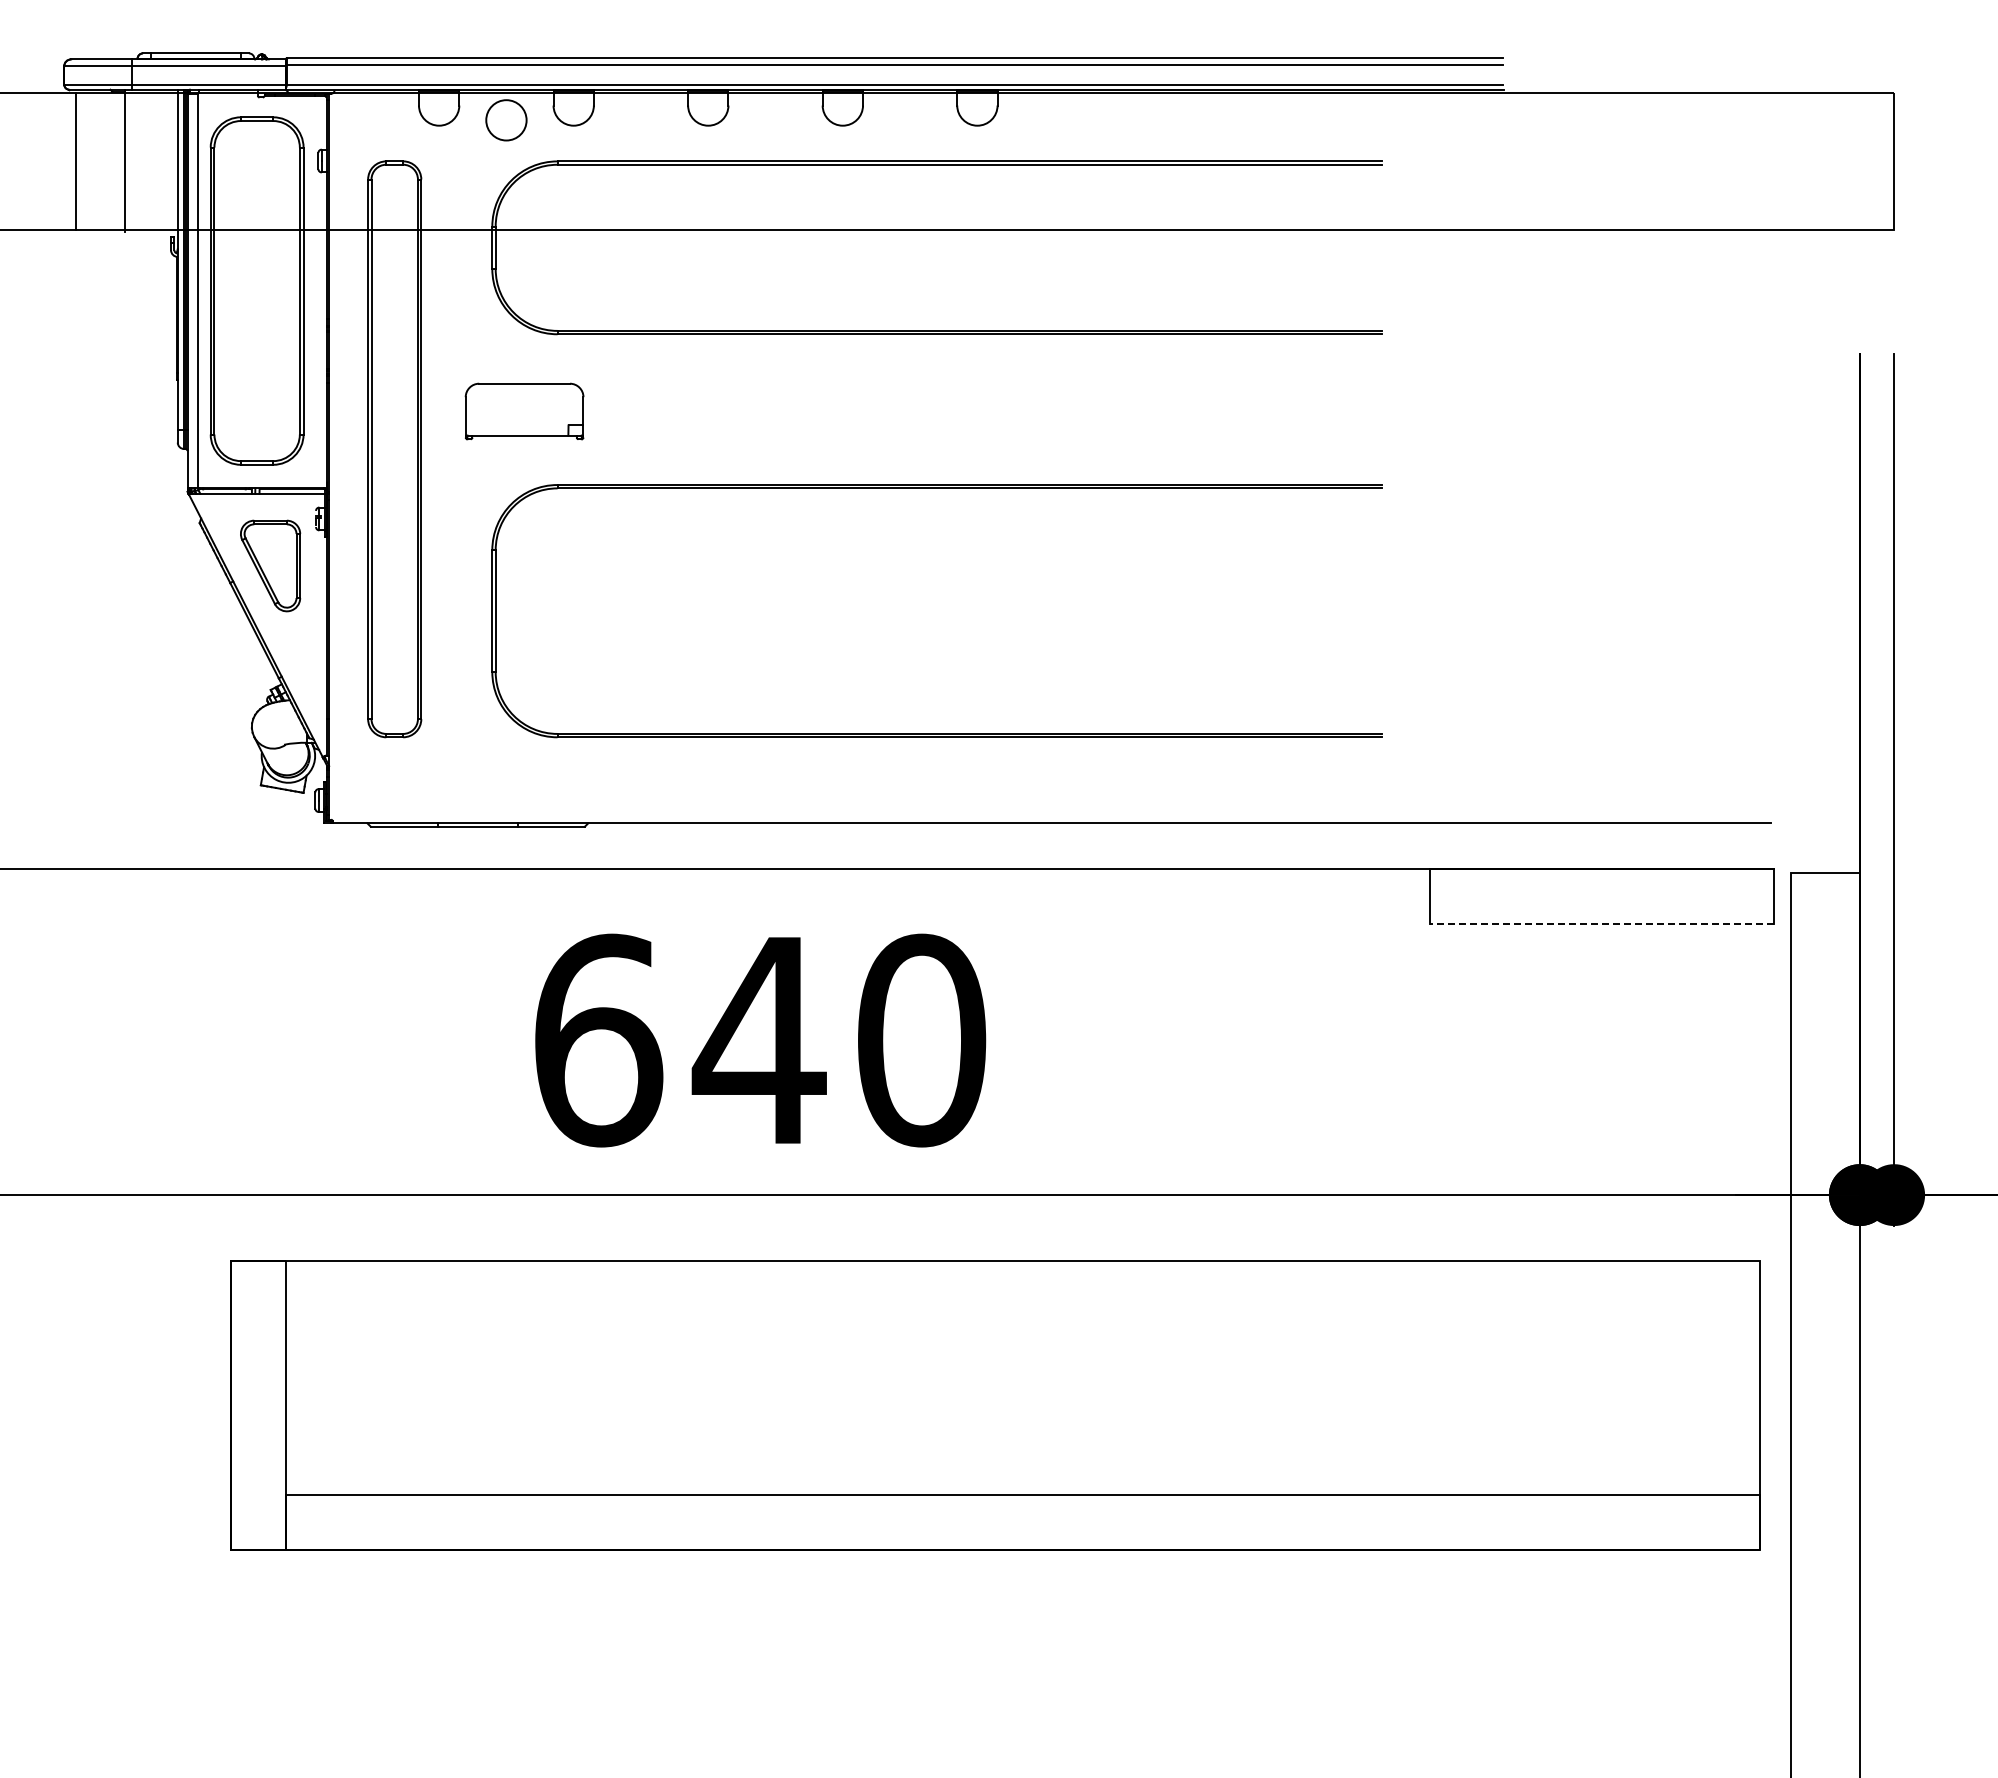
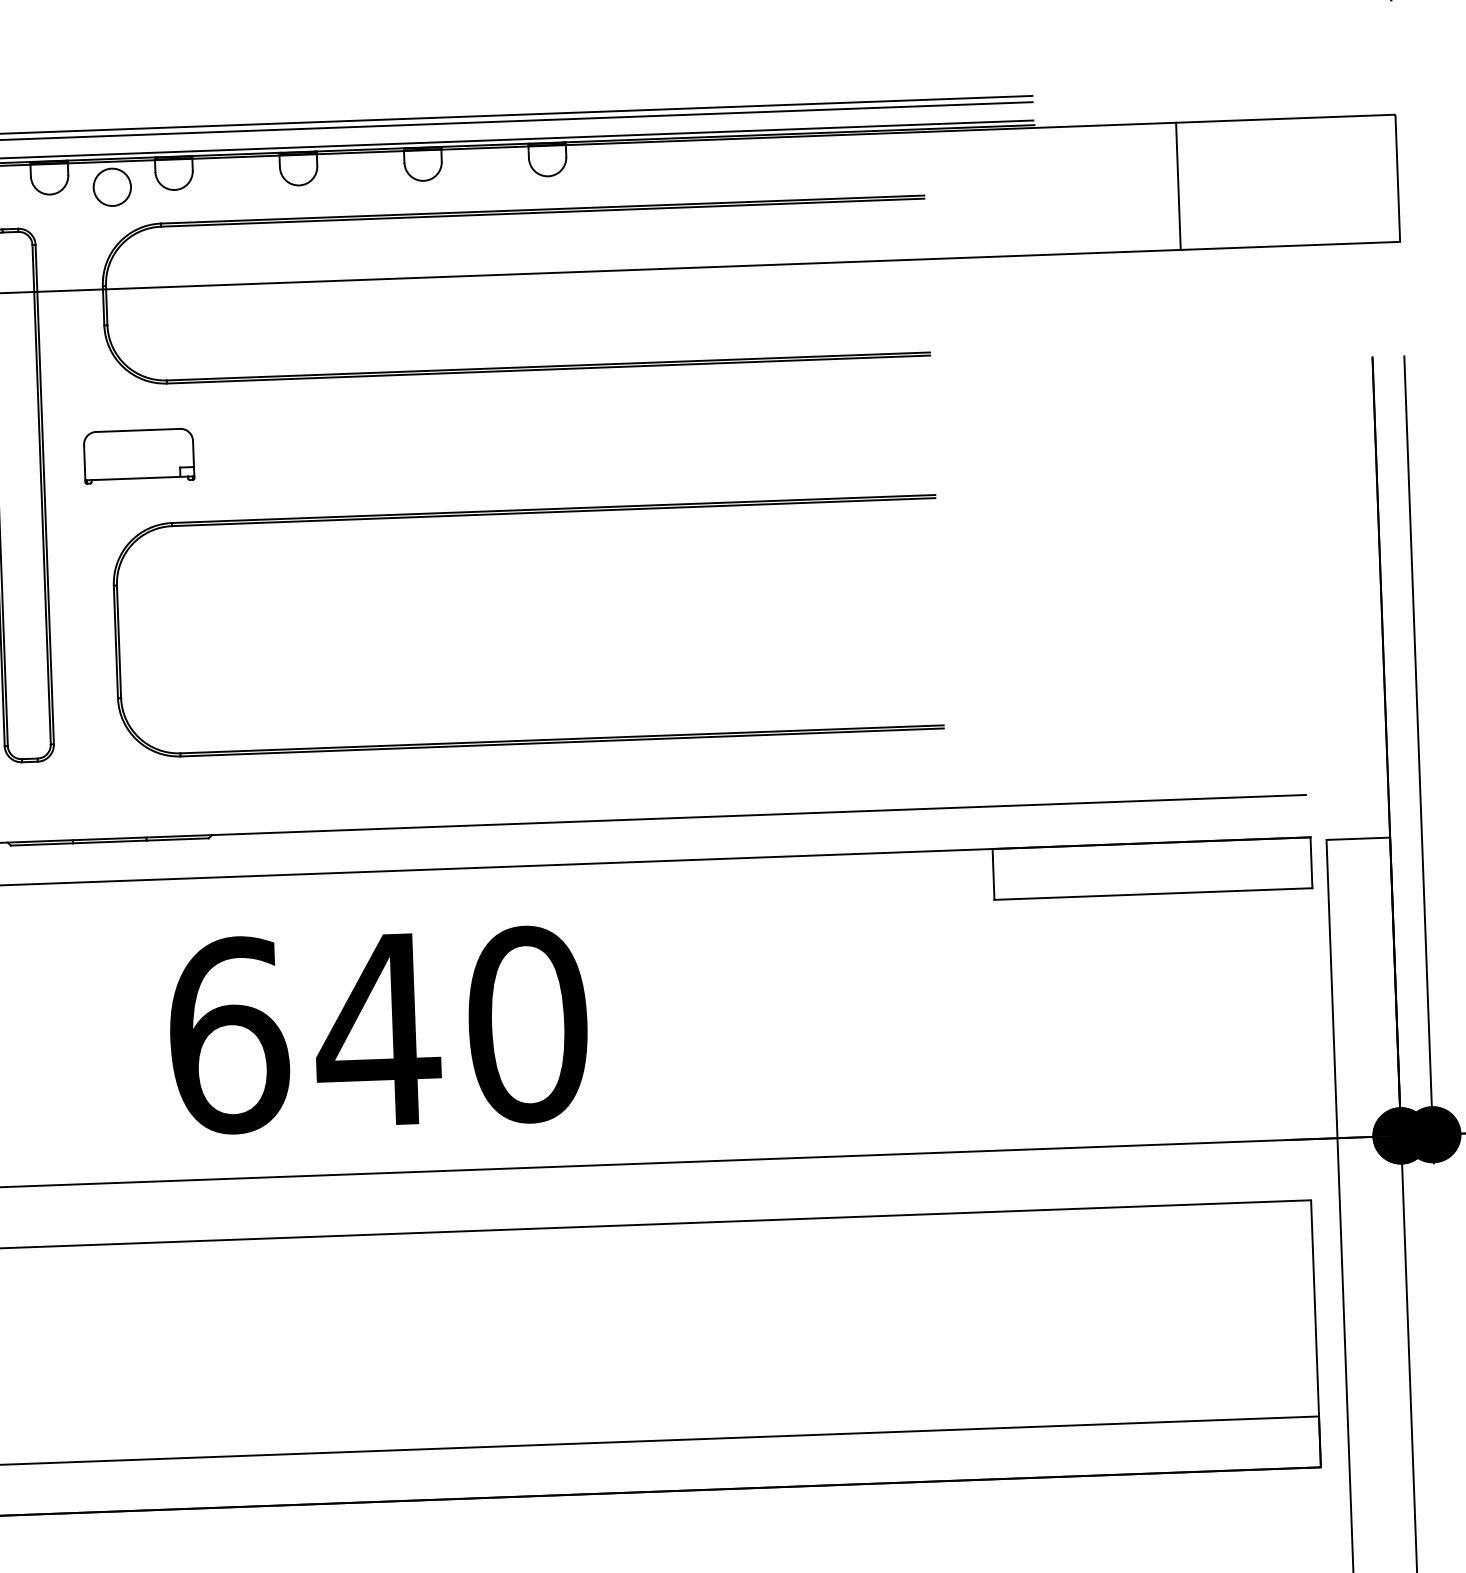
line: (1657, 161) -> (1178, 186), added
line: (1602, 924) -> (1153, 894), dashed -> solid

